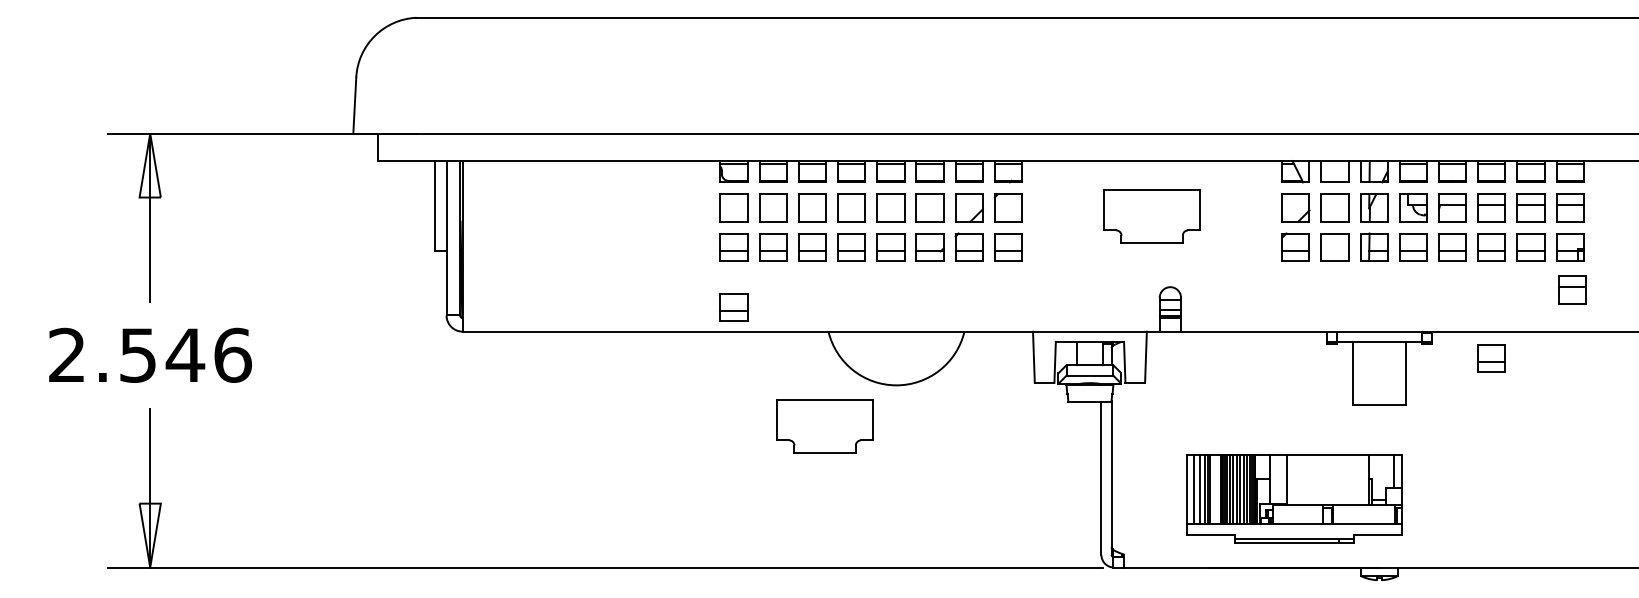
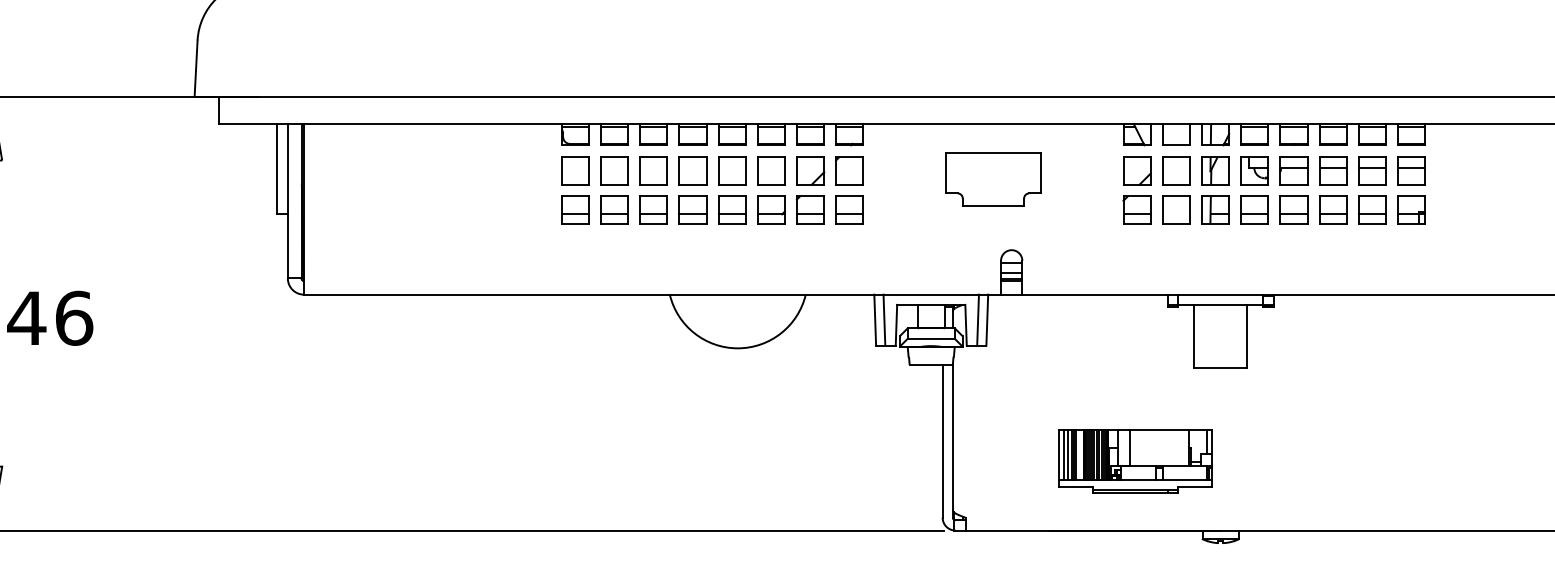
part: (1572, 289) -> (1413, 252), removed
part: (733, 307) -> (574, 270), removed
line: (1043, 356) -> (884, 319), added
line: (1136, 356) -> (977, 319), added
part: (1491, 358) -> (1332, 321), removed
part: (824, 426) -> (665, 389), removed
part: (1294, 498) -> (1135, 461), size x0.71

